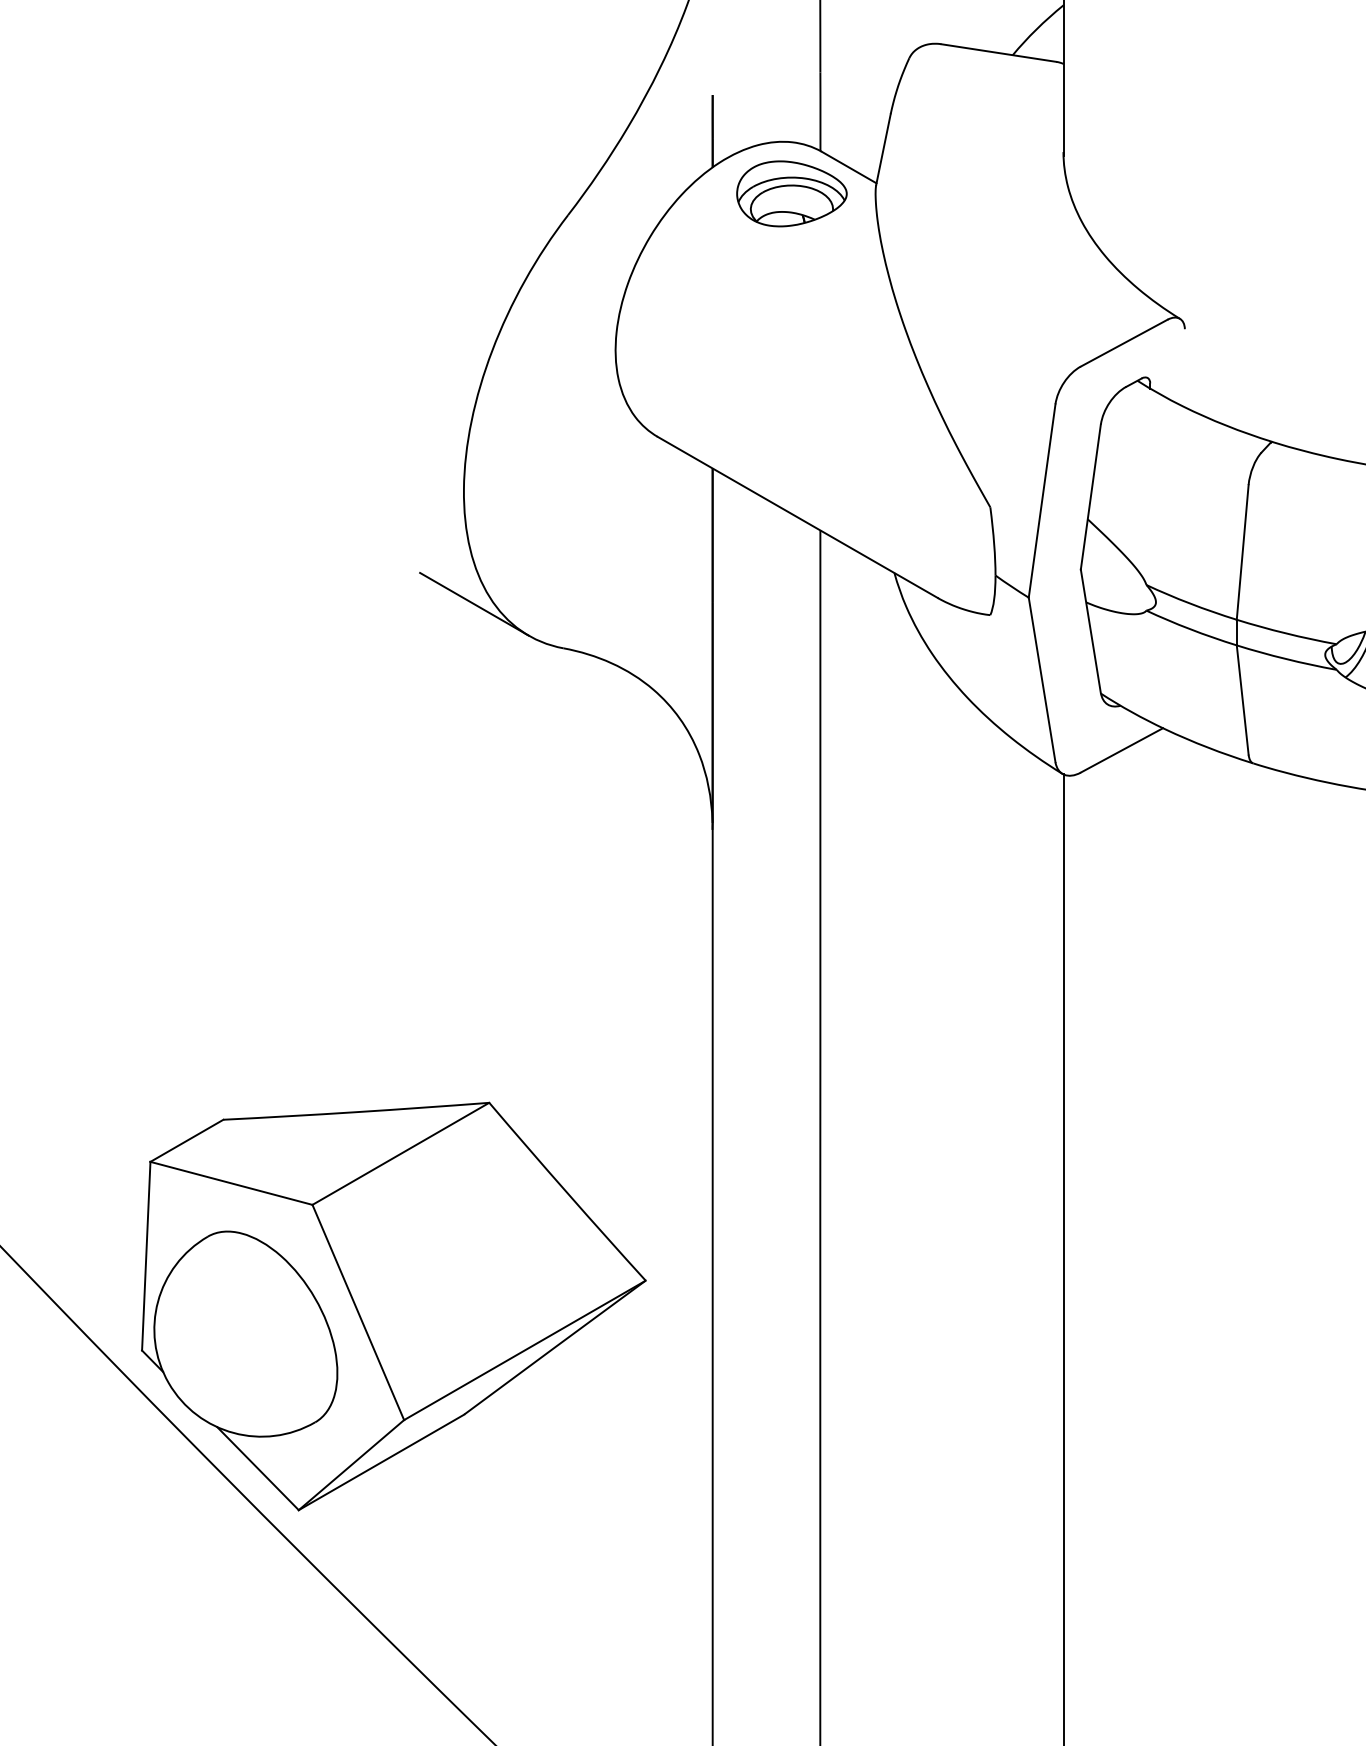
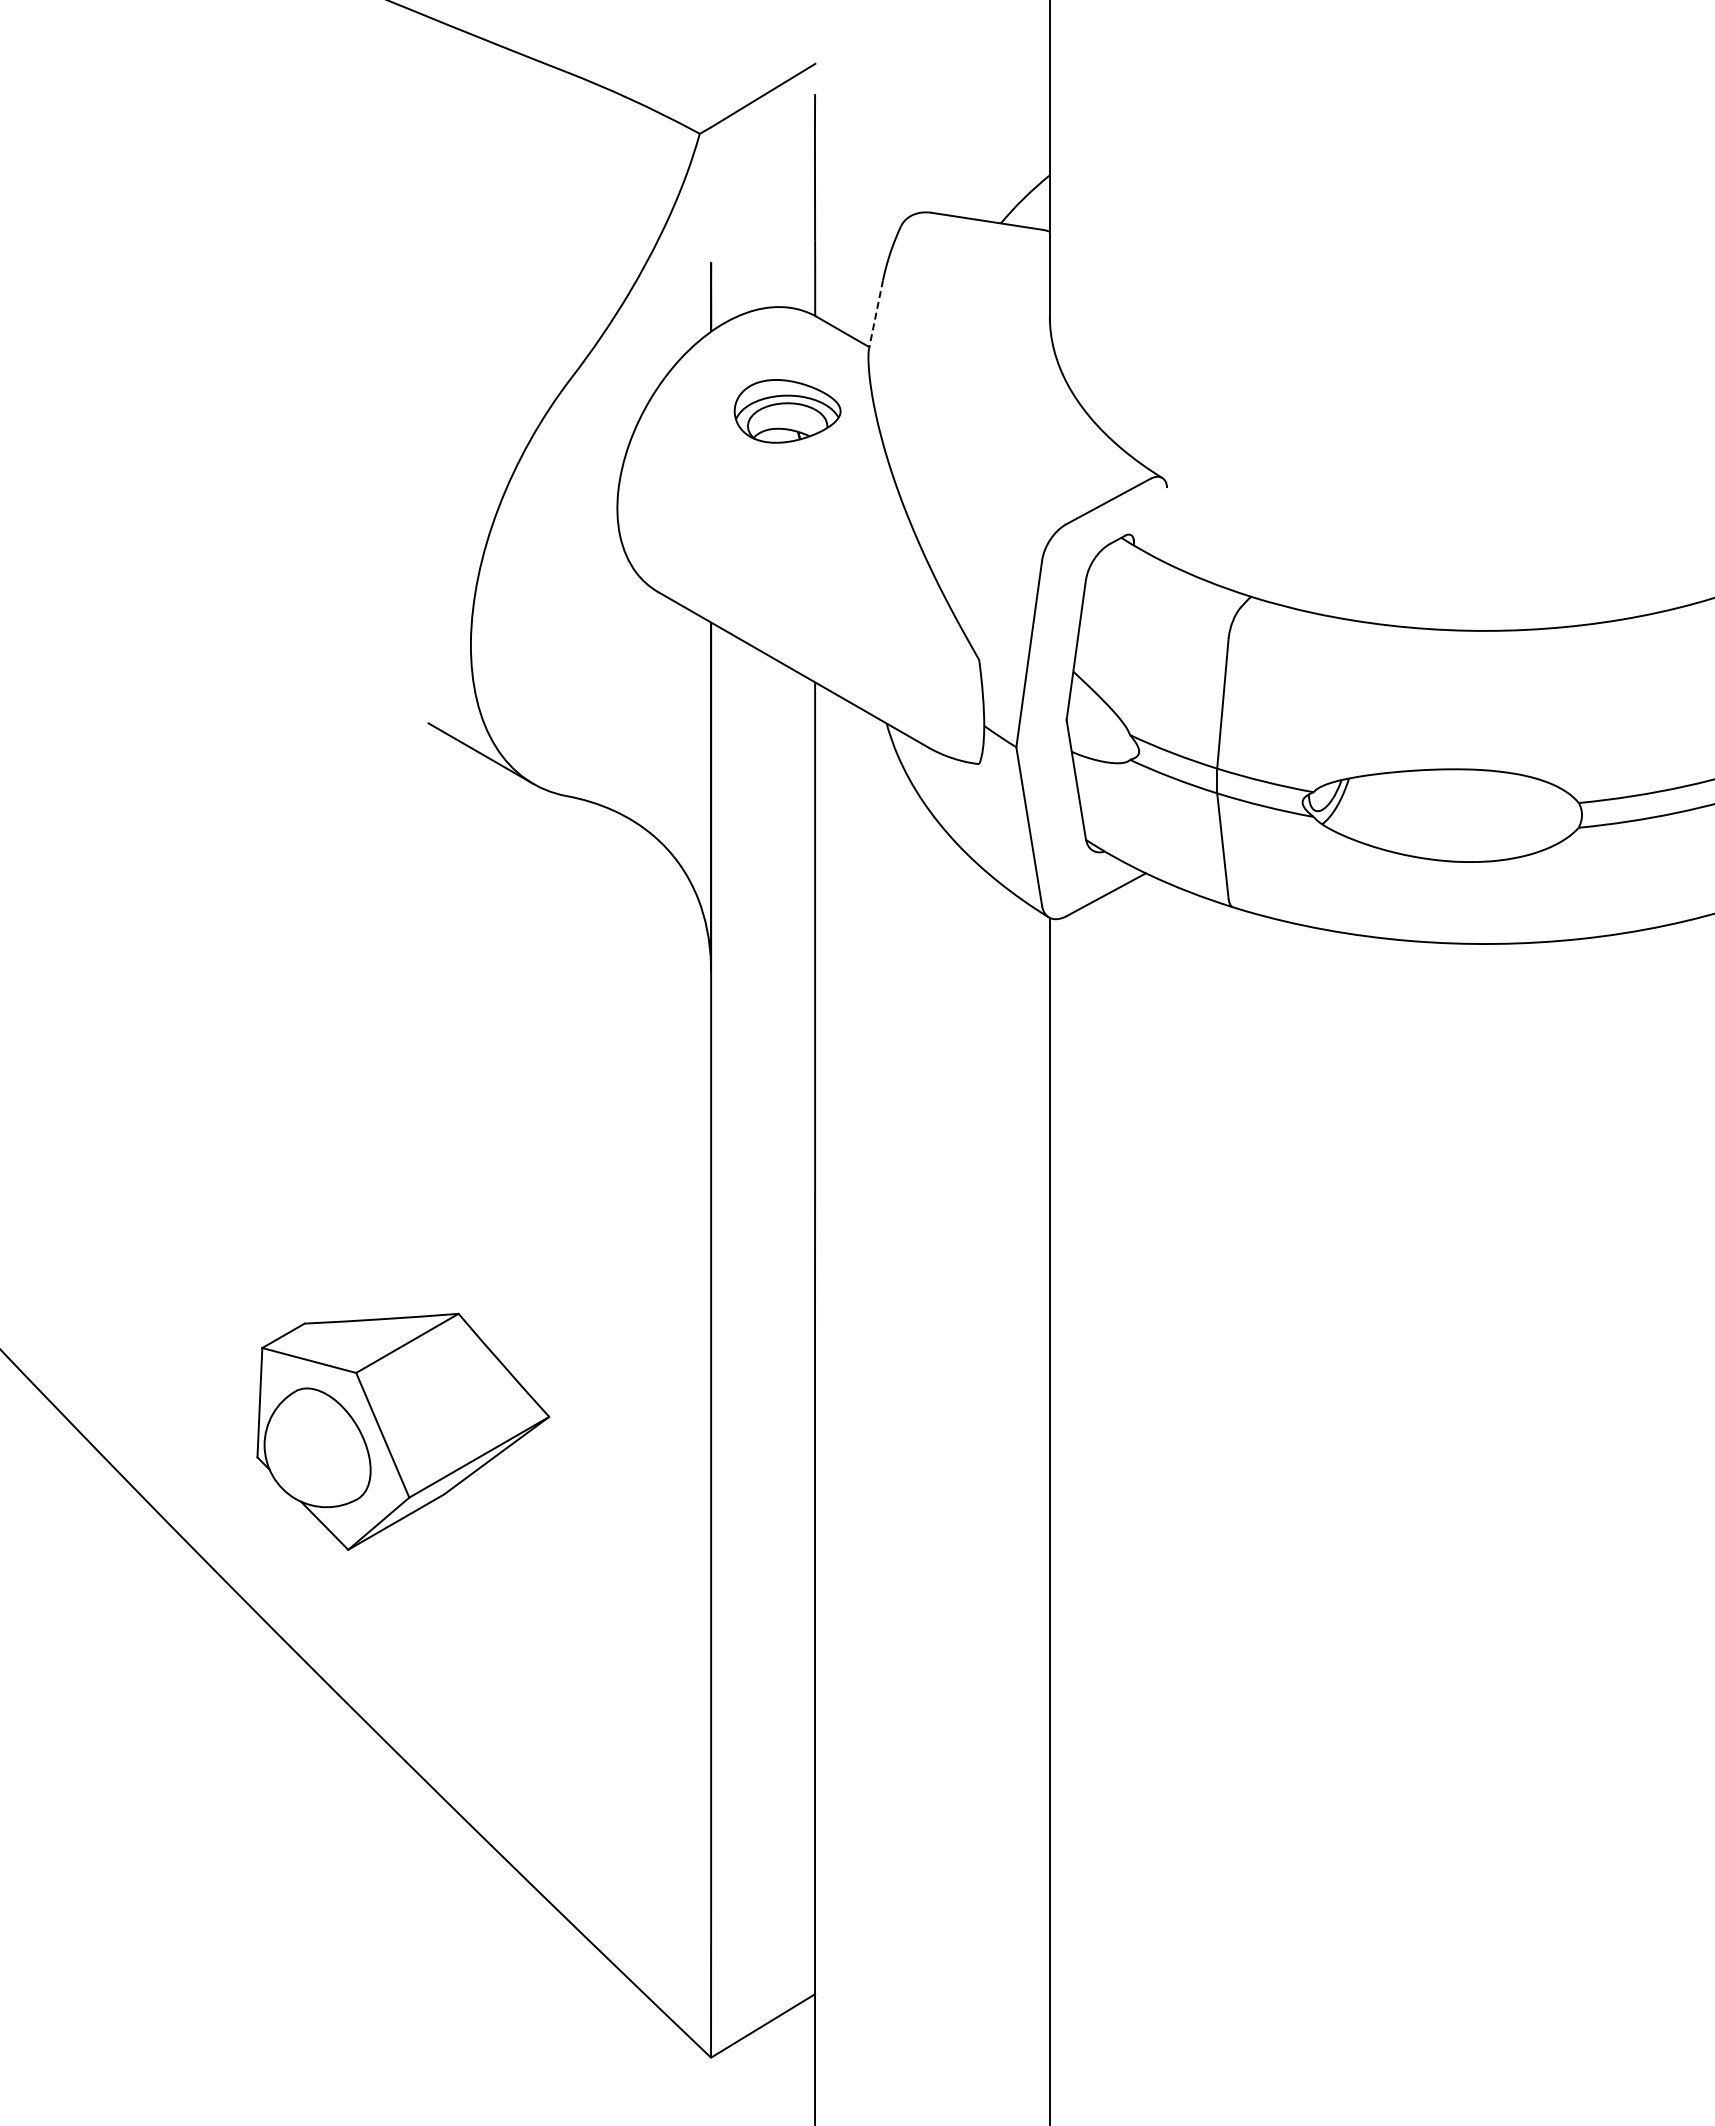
line: (883, 149) -> (876, 314), solid -> dashed
part: (791, 194) -> (787, 411), moved
part: (394, 1306) -> (403, 1431), size x0.6

